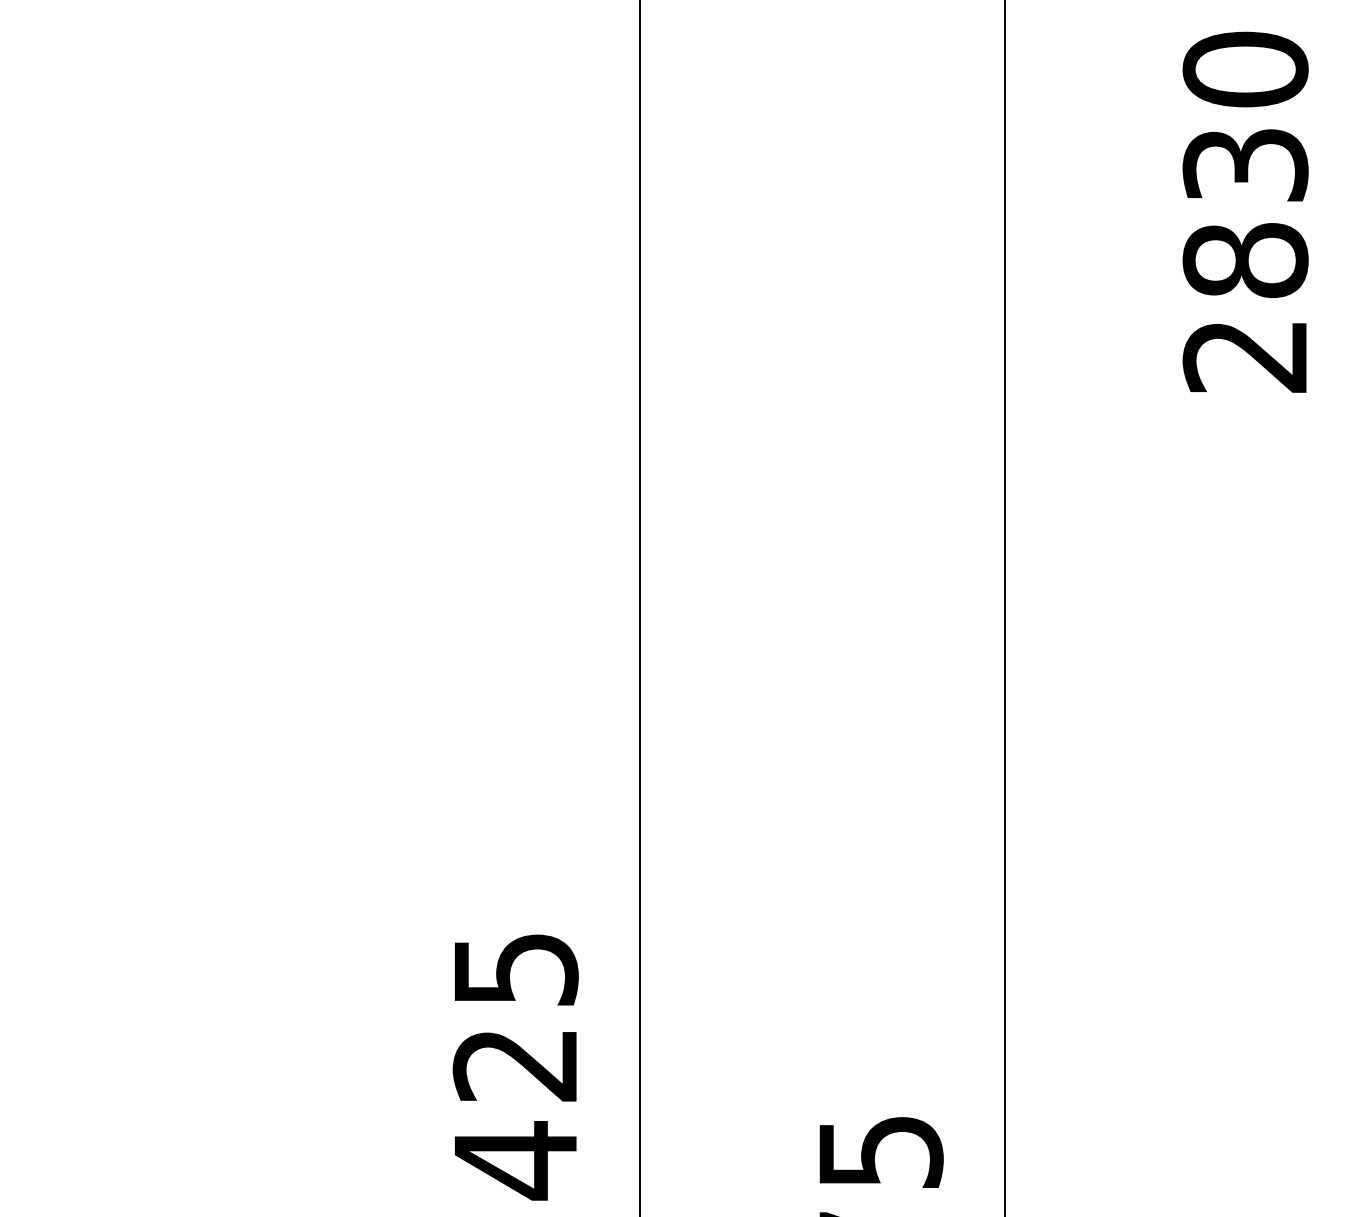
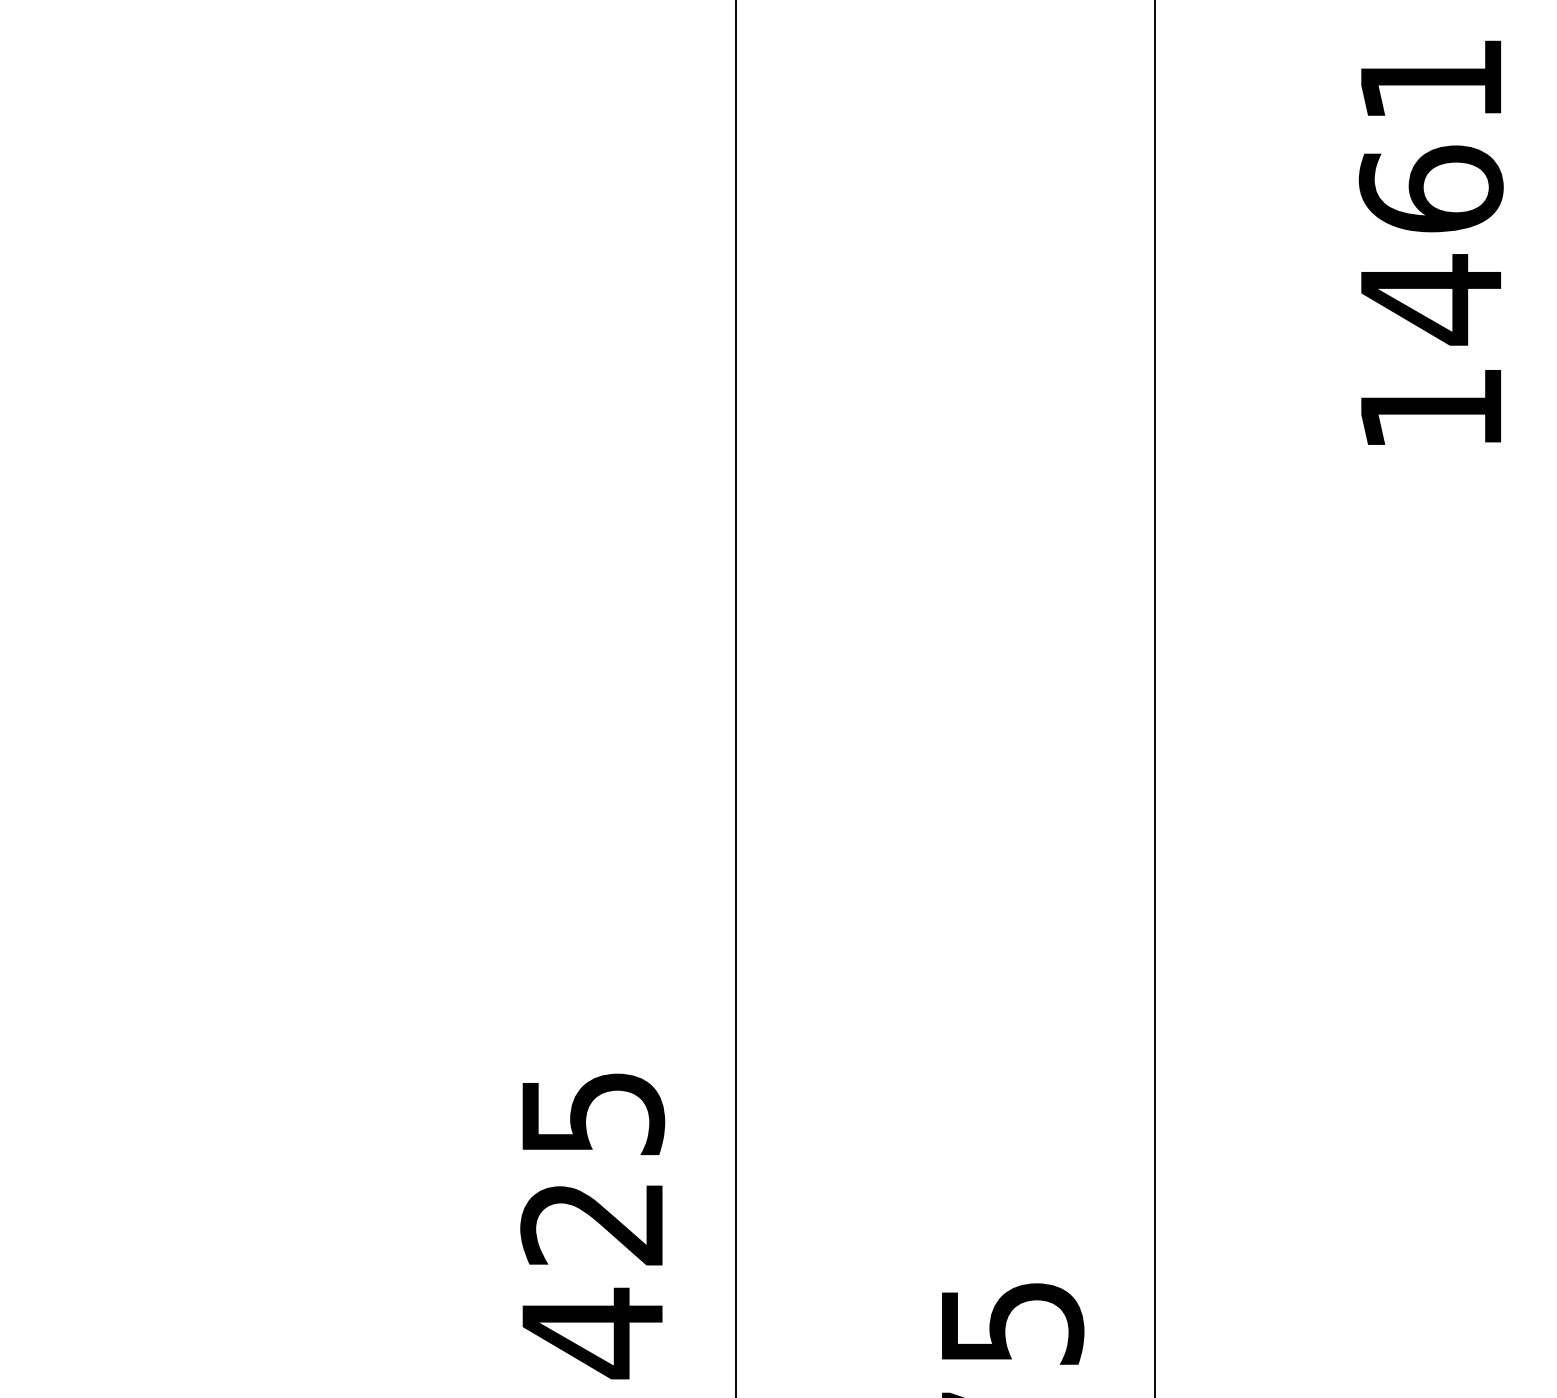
text: (1245, 211) -> (1431, 242), 2830 -> 1461

